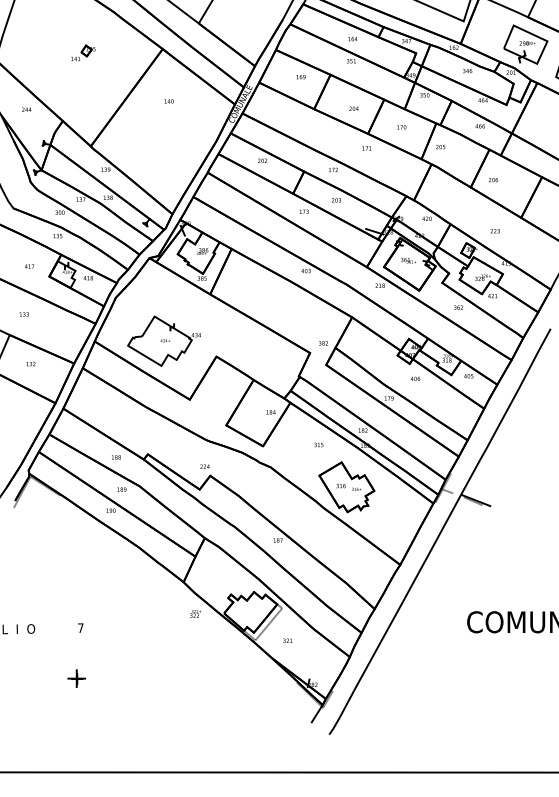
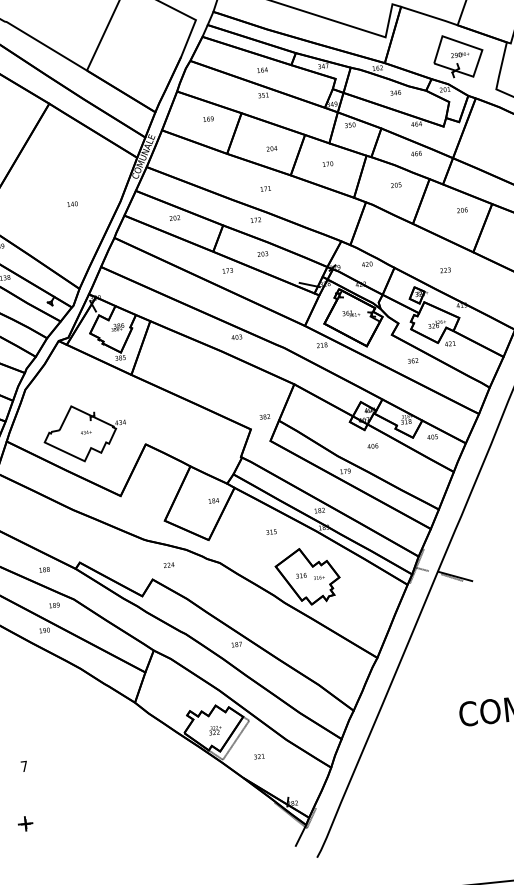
text: (168, 101) -> (71, 204), moved
text: (440, 147) -> (396, 185), moved
text: (366, 148) -> (265, 189), moved
text: (492, 180) -> (461, 210), moved
text: (204, 466) -> (168, 565), moved
text: (195, 613) -> (215, 730), moved
part: (76, 678) -> (25, 823), size x0.71

